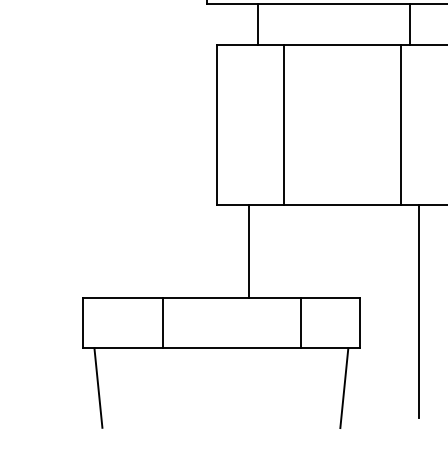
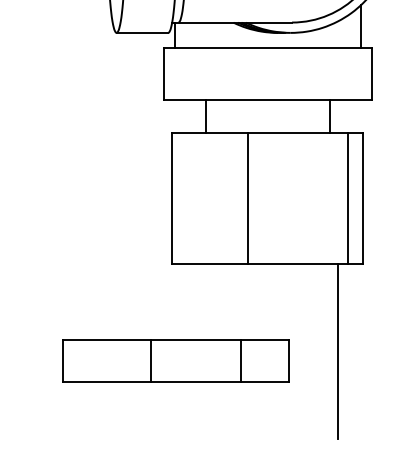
line: (284, 124) -> (248, 198), moved
line: (400, 124) -> (347, 198), moved
line: (248, 251) -> (198, 302), removed
line: (162, 322) -> (150, 360), moved
line: (98, 387) -> (75, 413), removed
line: (344, 387) -> (276, 413), removed

